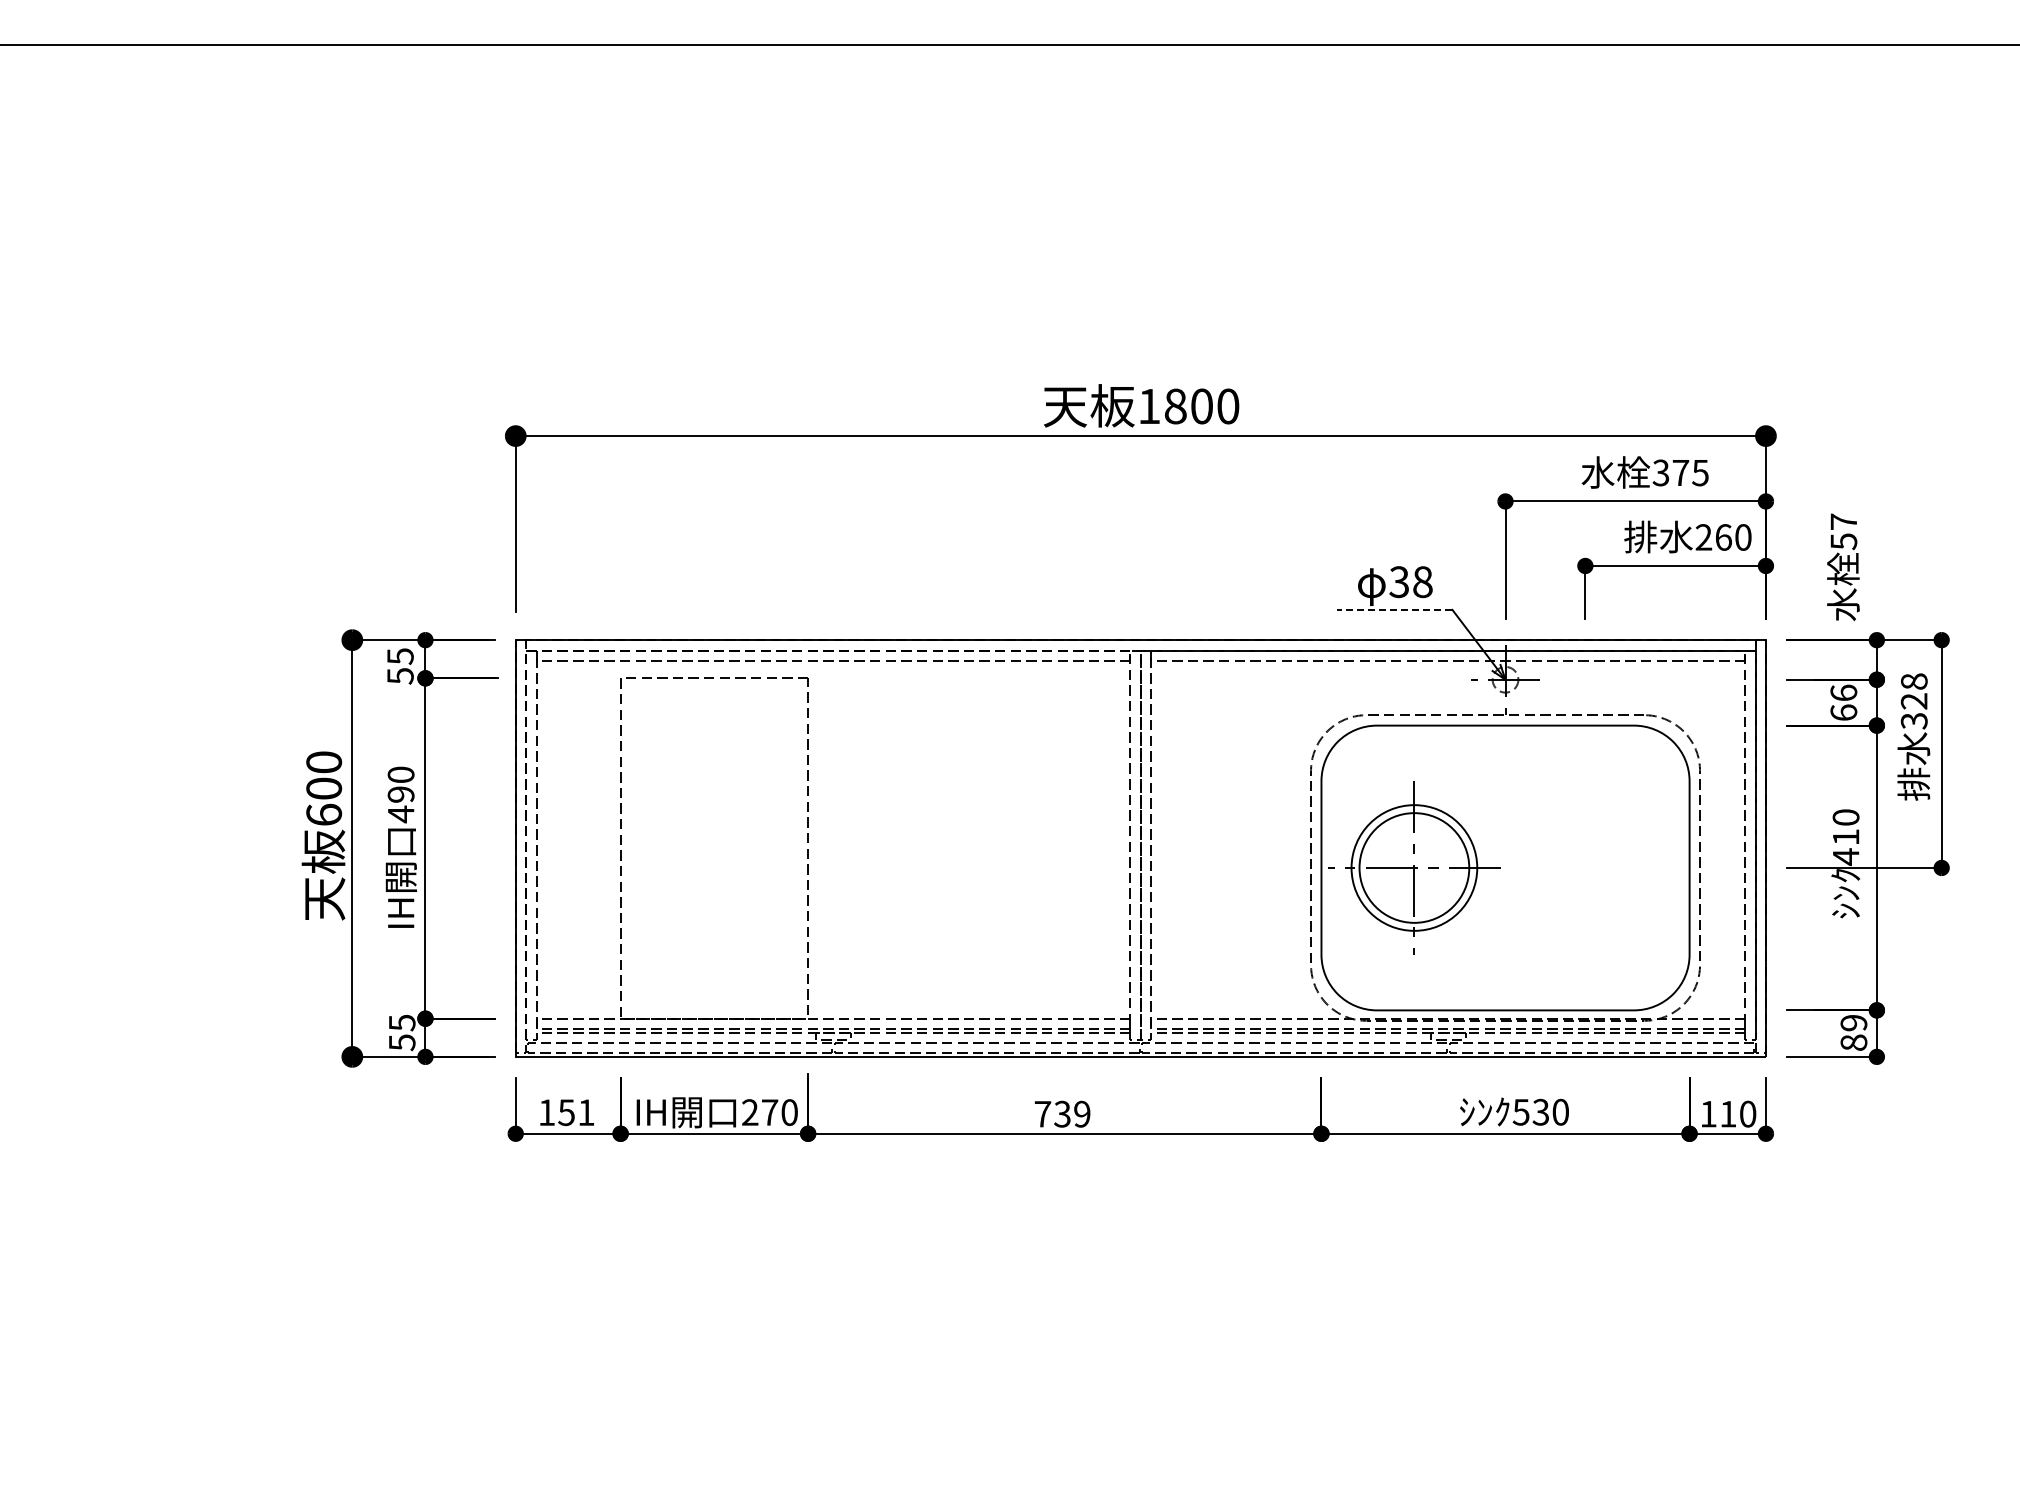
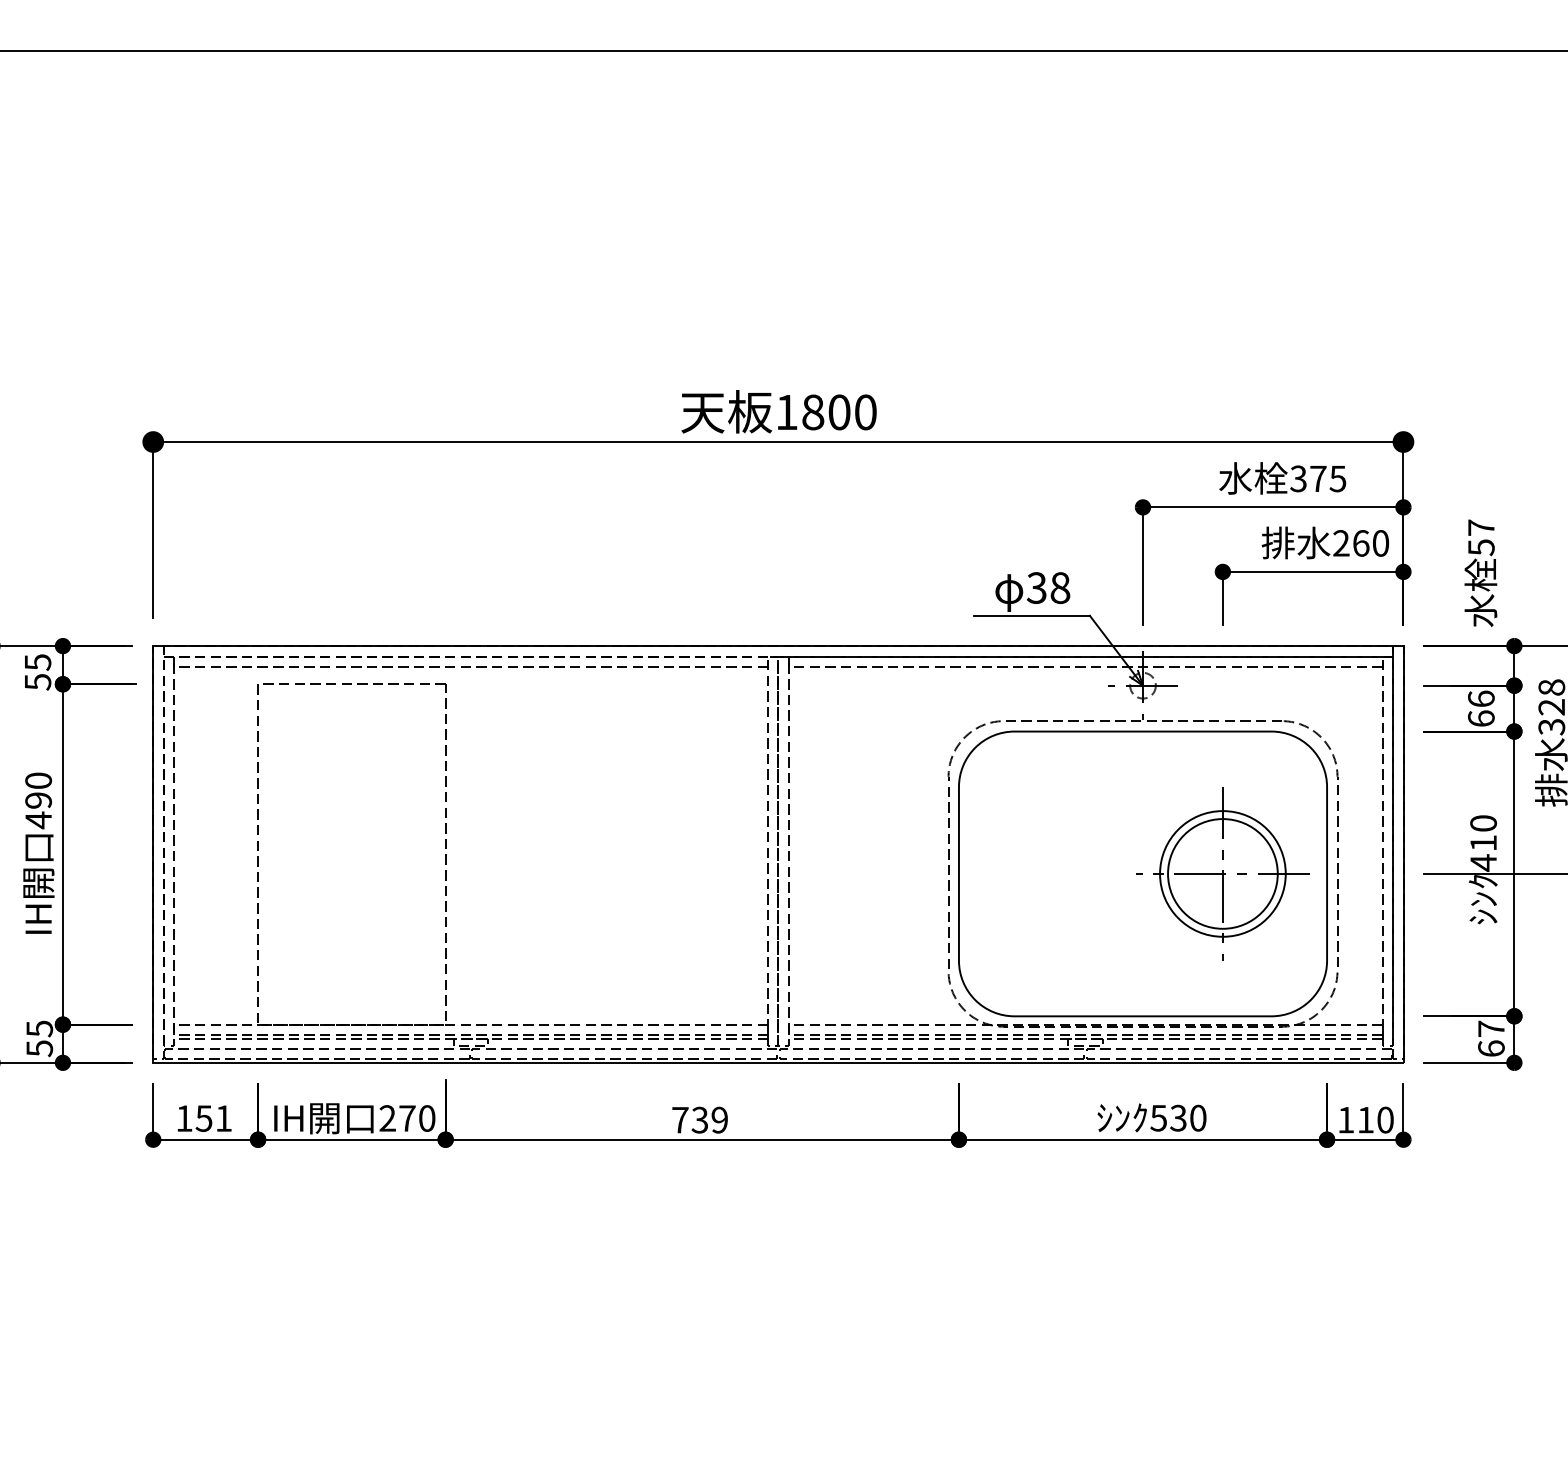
line: (1394, 609) -> (1032, 615), dashed -> solid
part: (1414, 867) -> (1223, 873), moved
text: (1853, 1032) -> (1491, 1038), 89 -> 67

